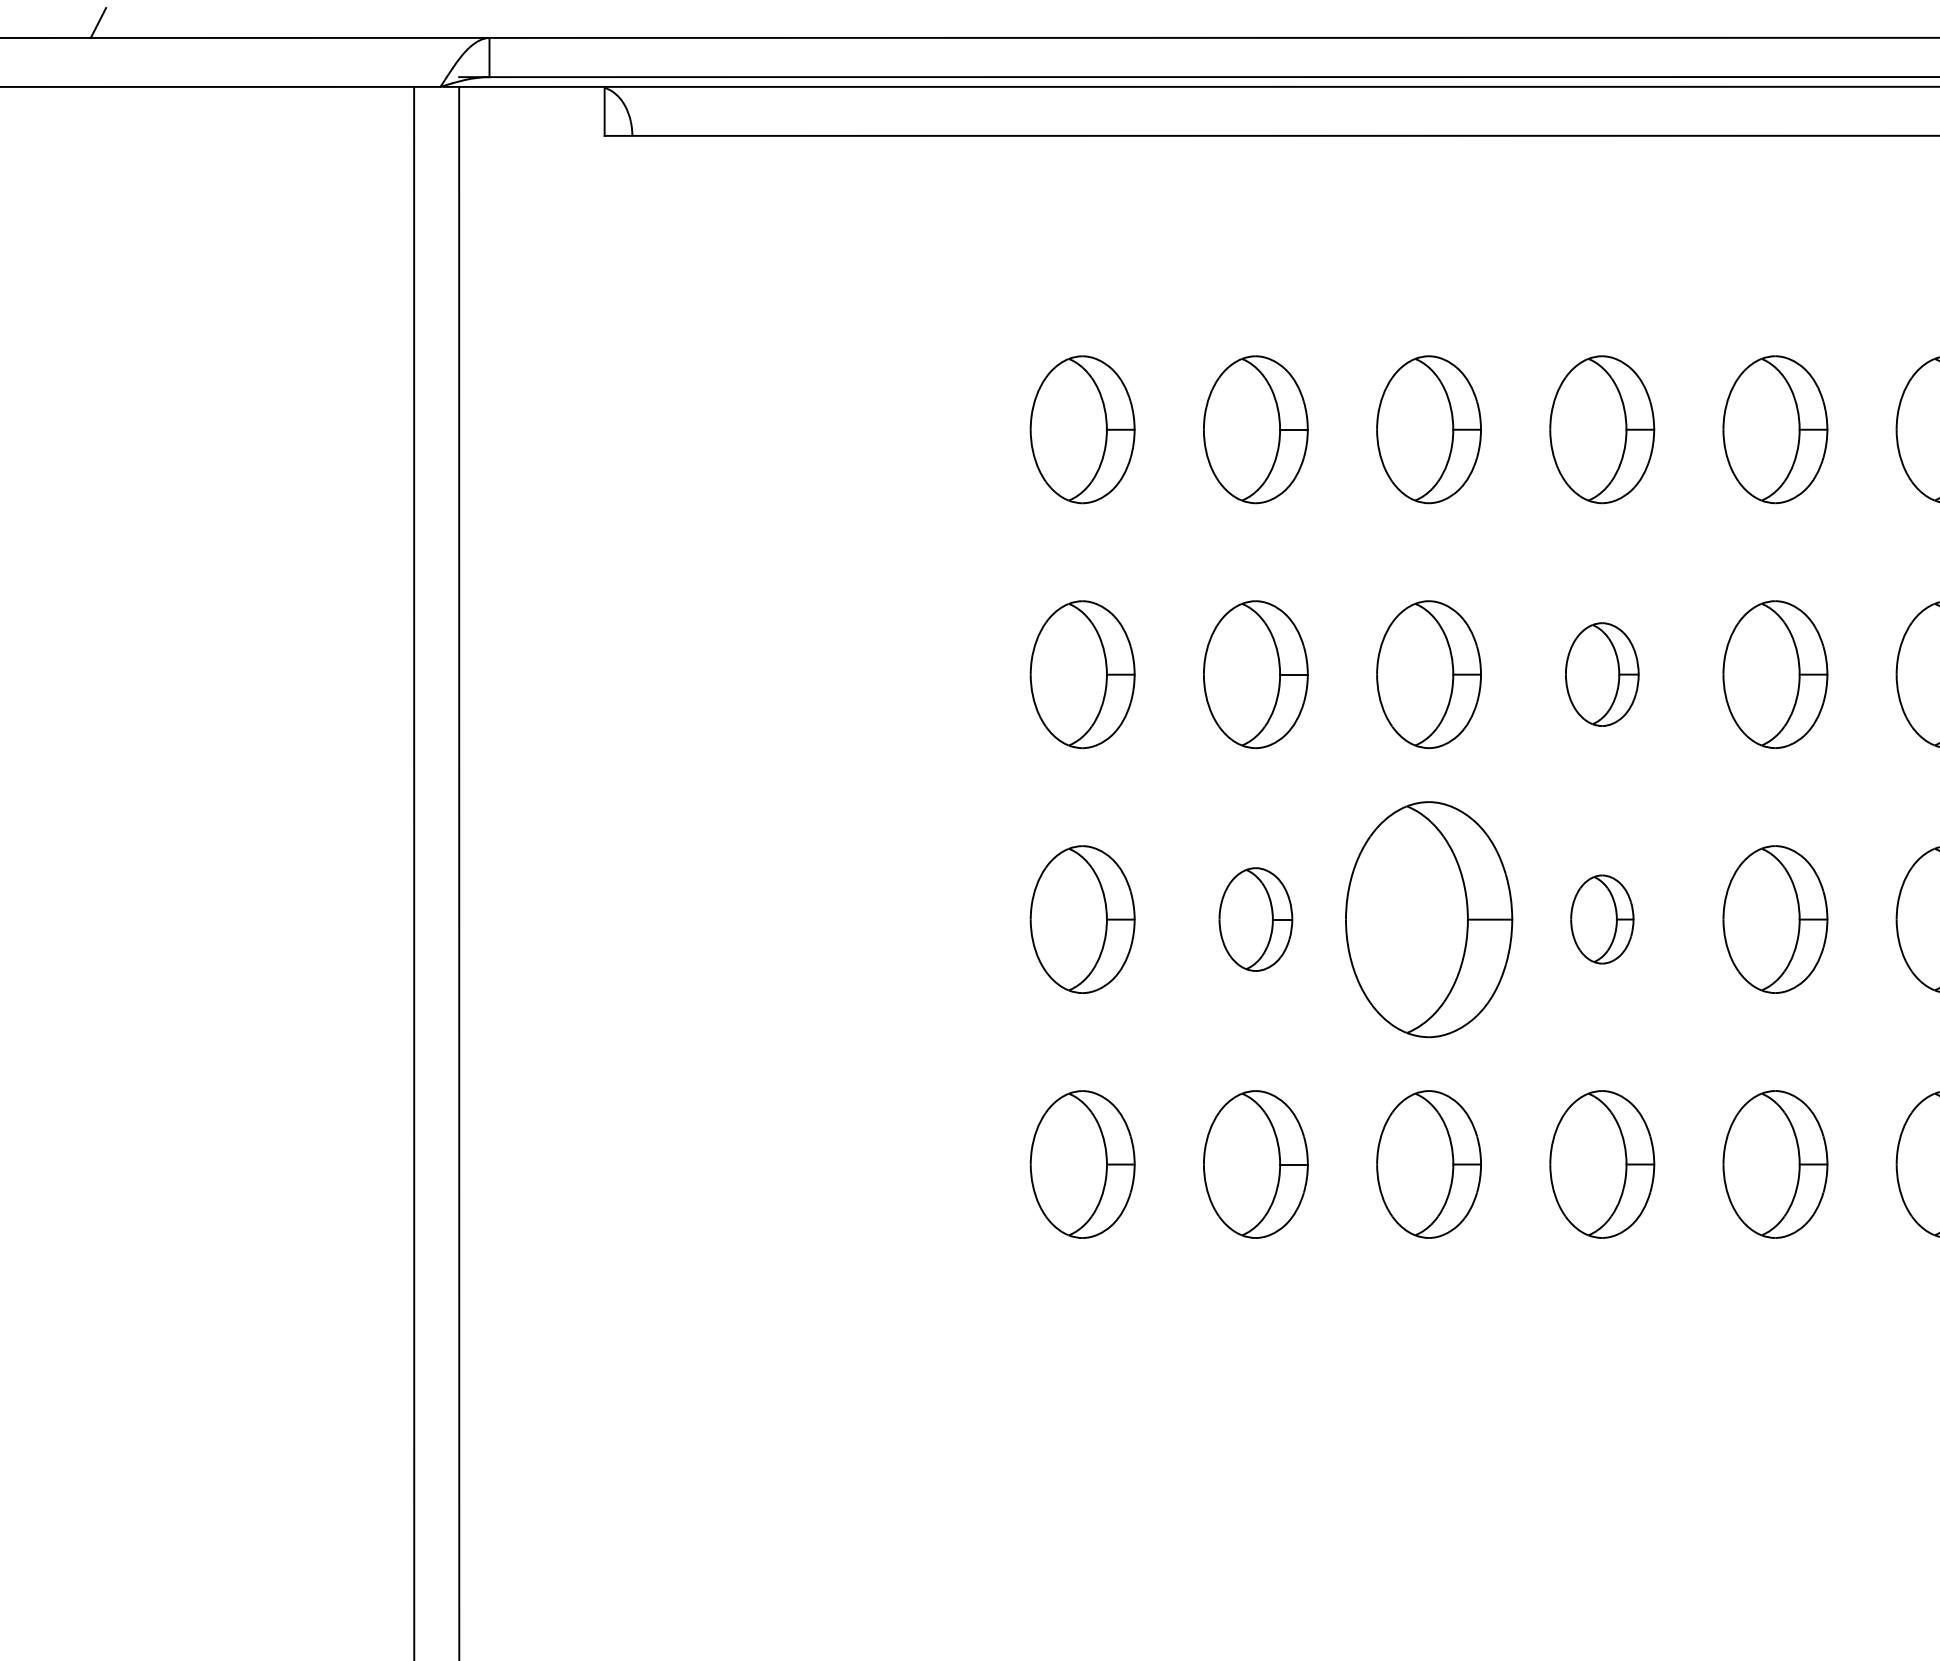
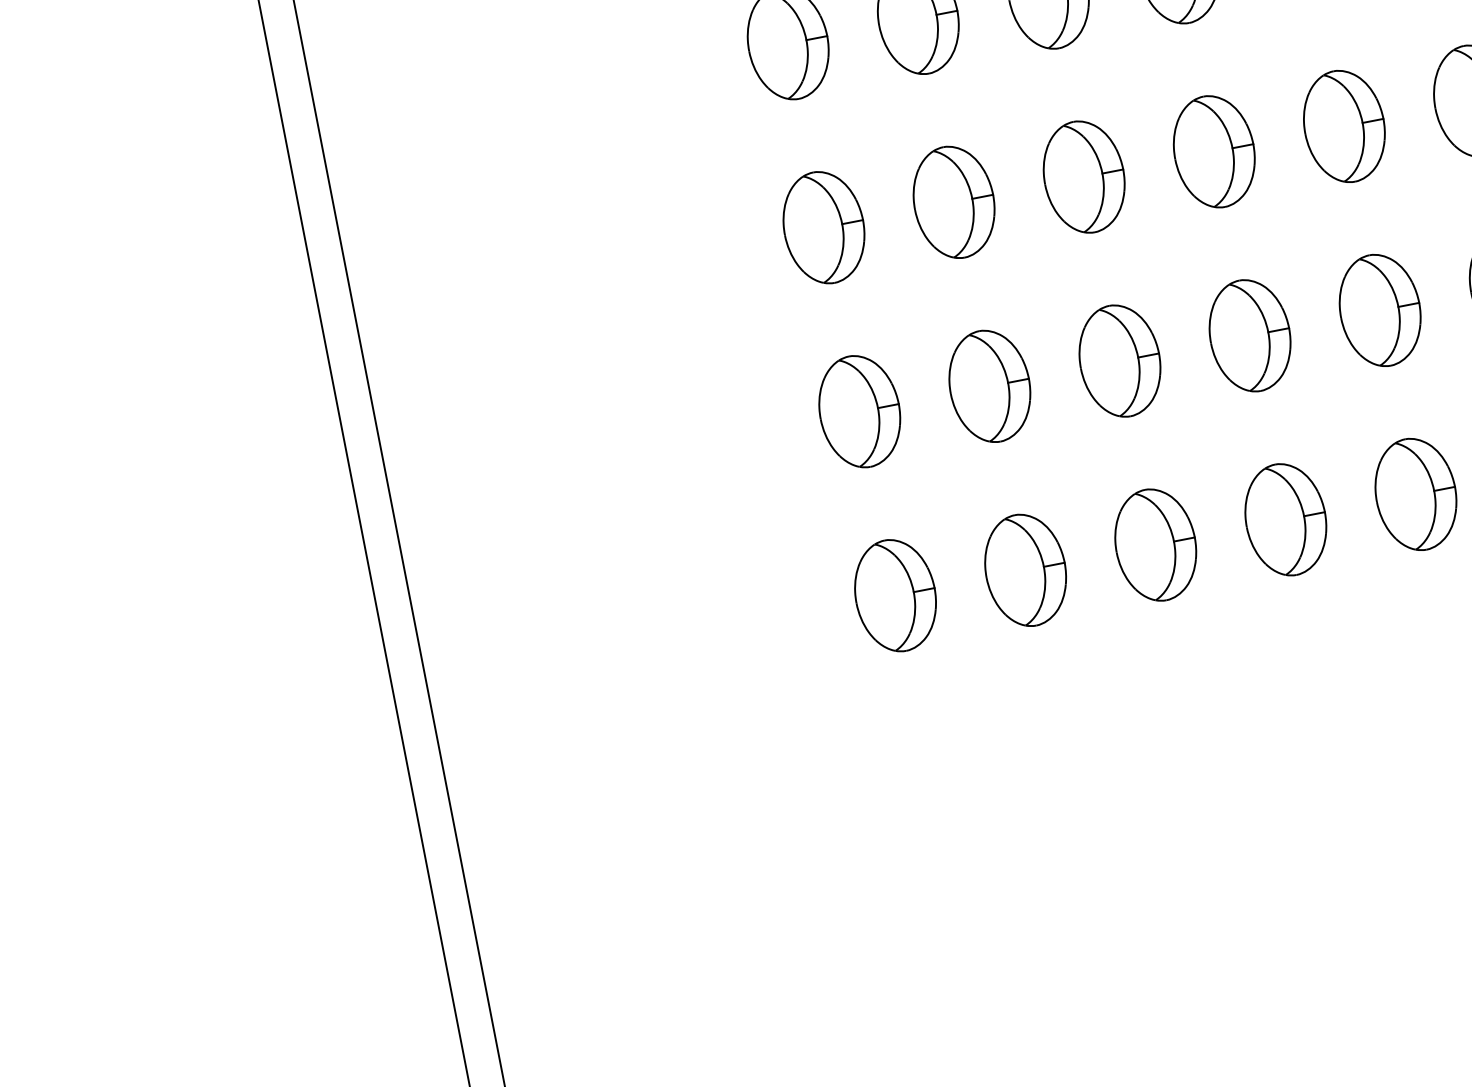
part: (1602, 674) -> (1214, 151), size x1.43
part: (1255, 919) -> (989, 386), size x1.43
part: (1428, 919) -> (1119, 361), size x0.62
part: (1602, 919) -> (1250, 335), size x1.67

